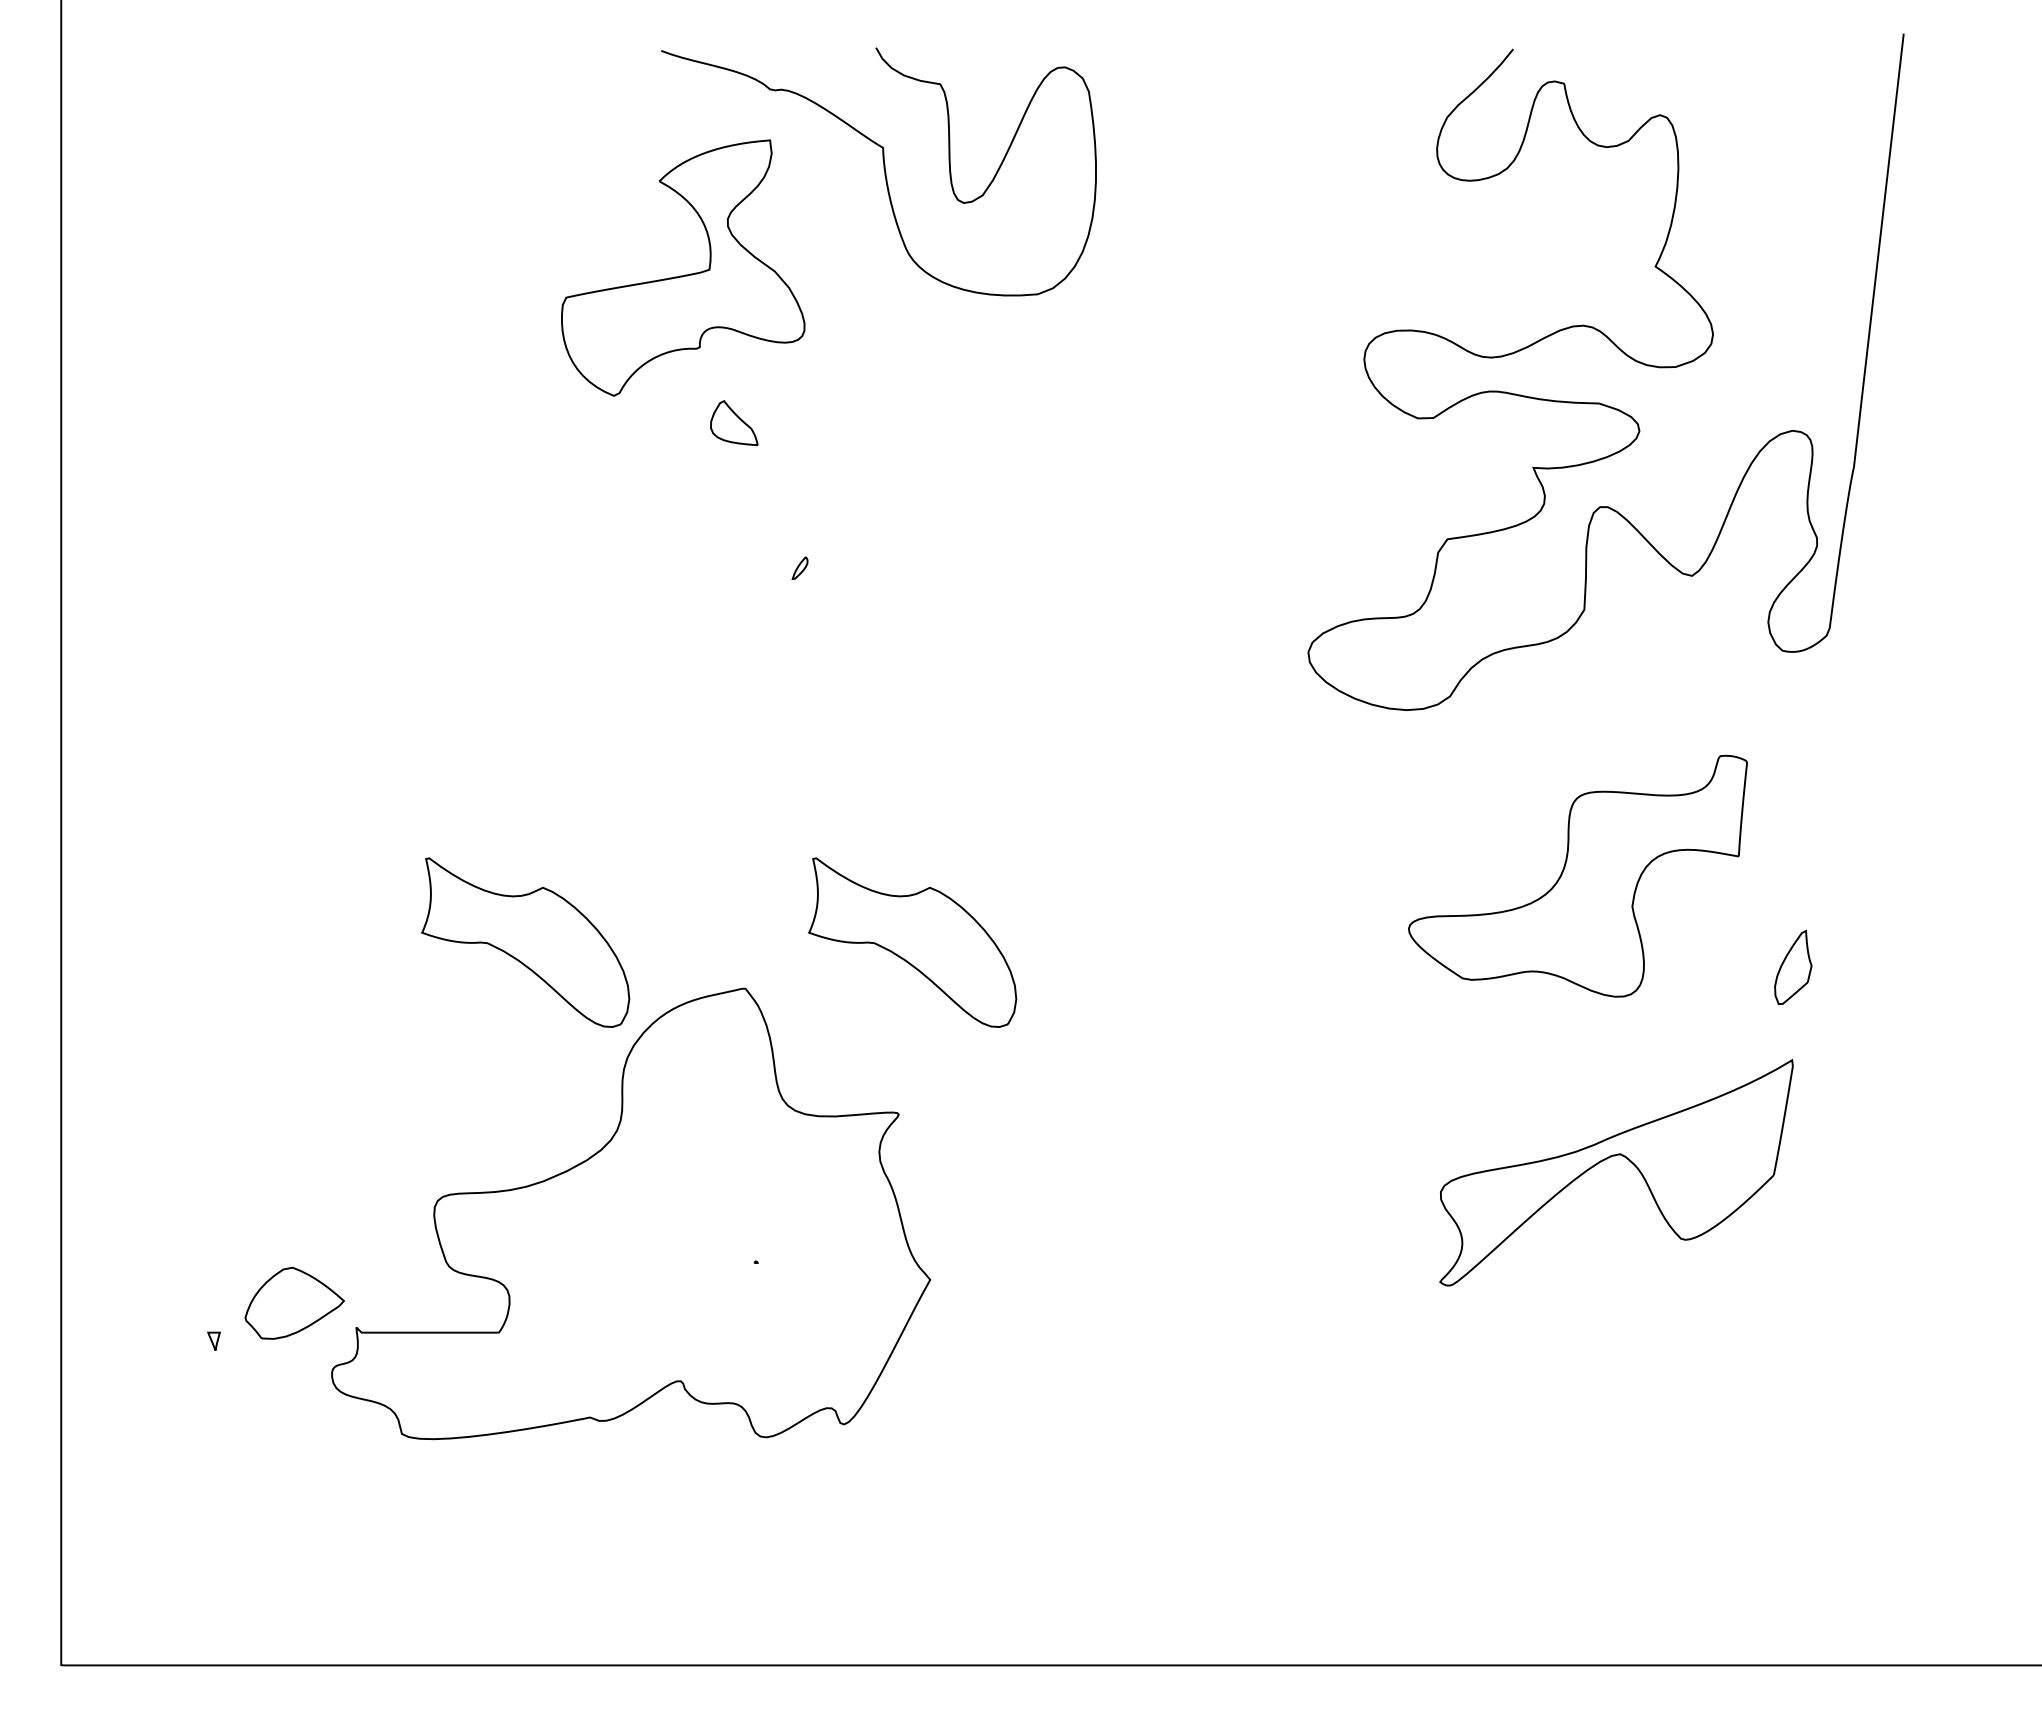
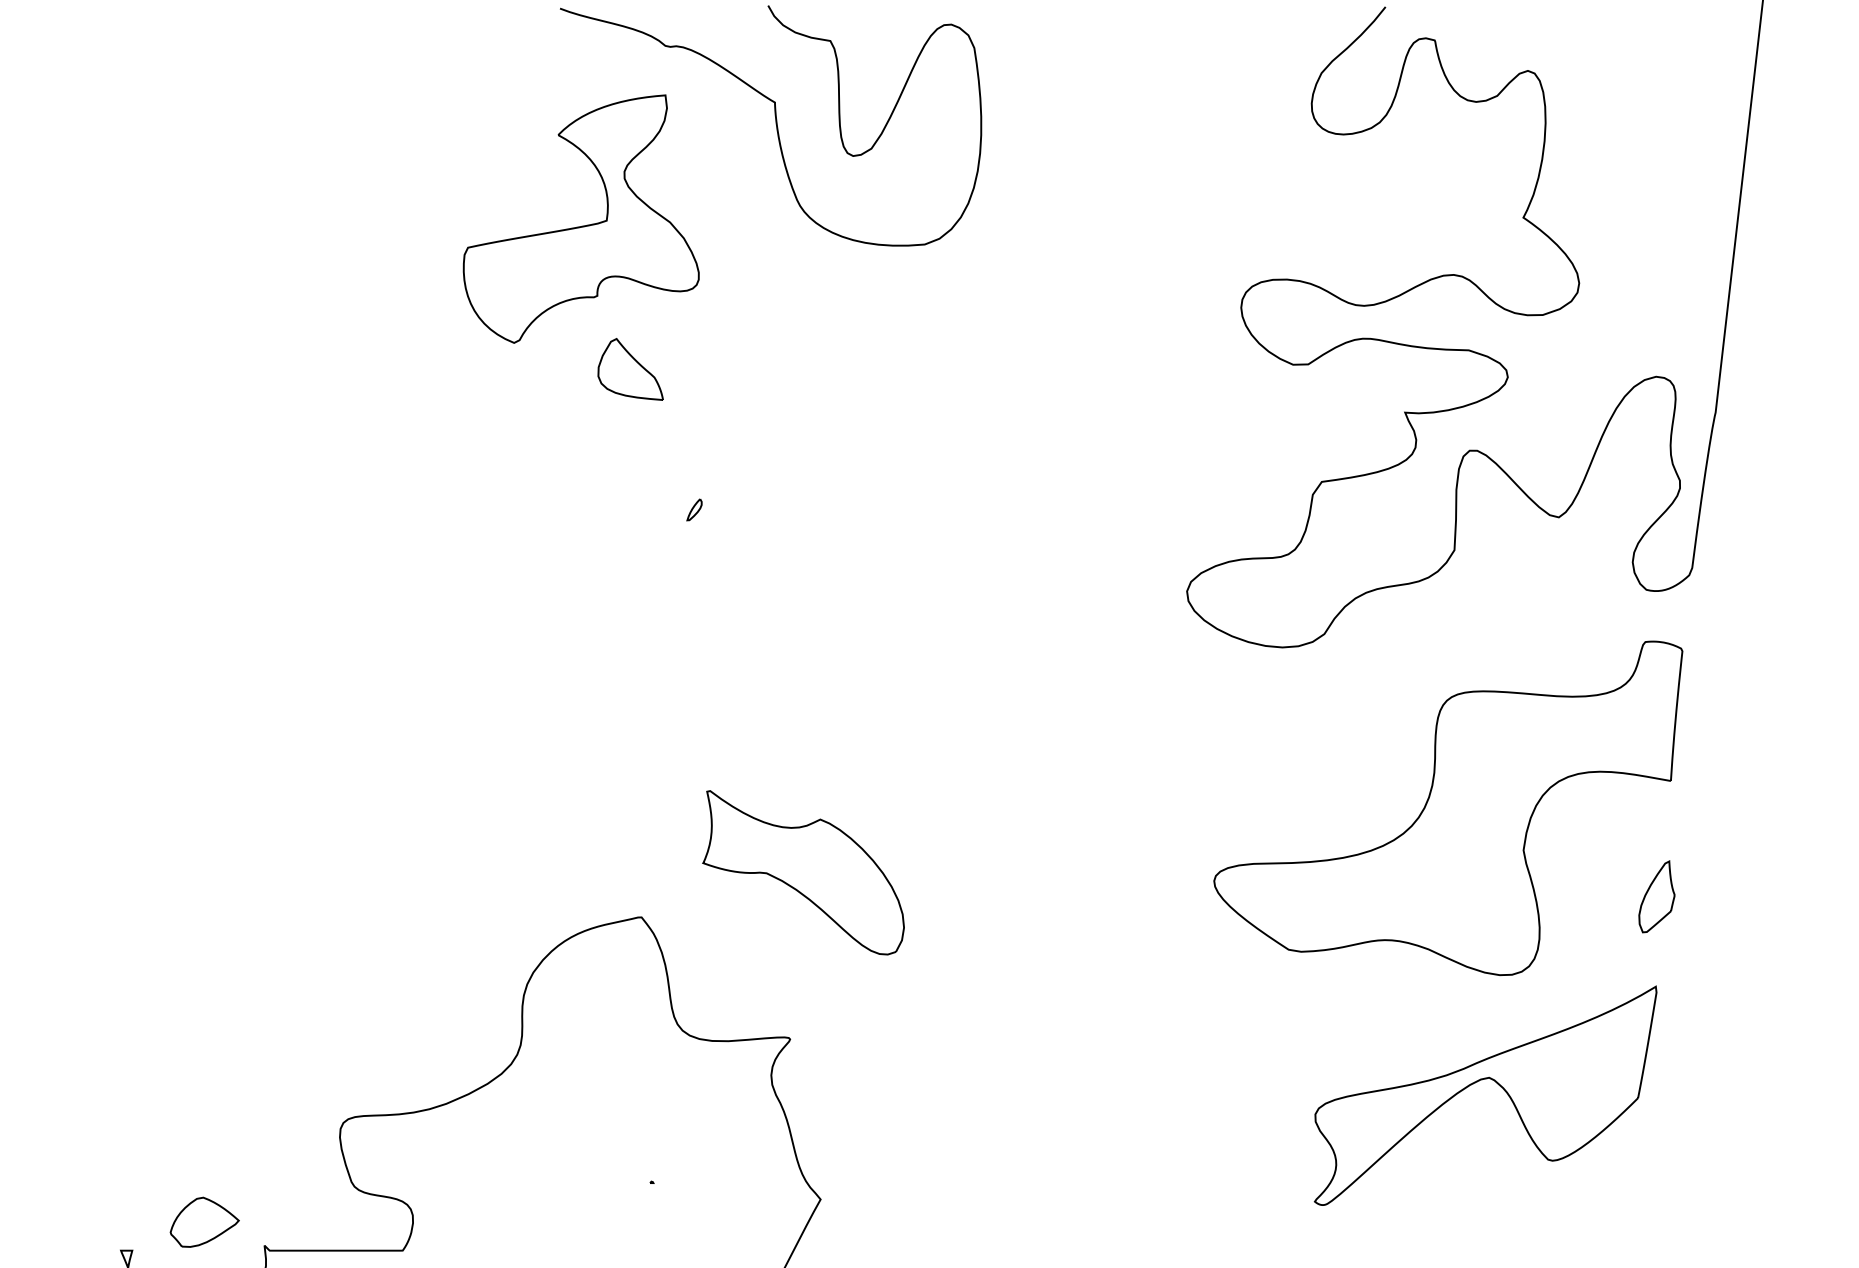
part: (734, 422) -> (630, 368), size x1.43
part: (1577, 876) -> (1447, 808), size x1.43
part: (525, 942) -> (428, 872), removed
part: (294, 1303) -> (204, 1222), size x0.71

